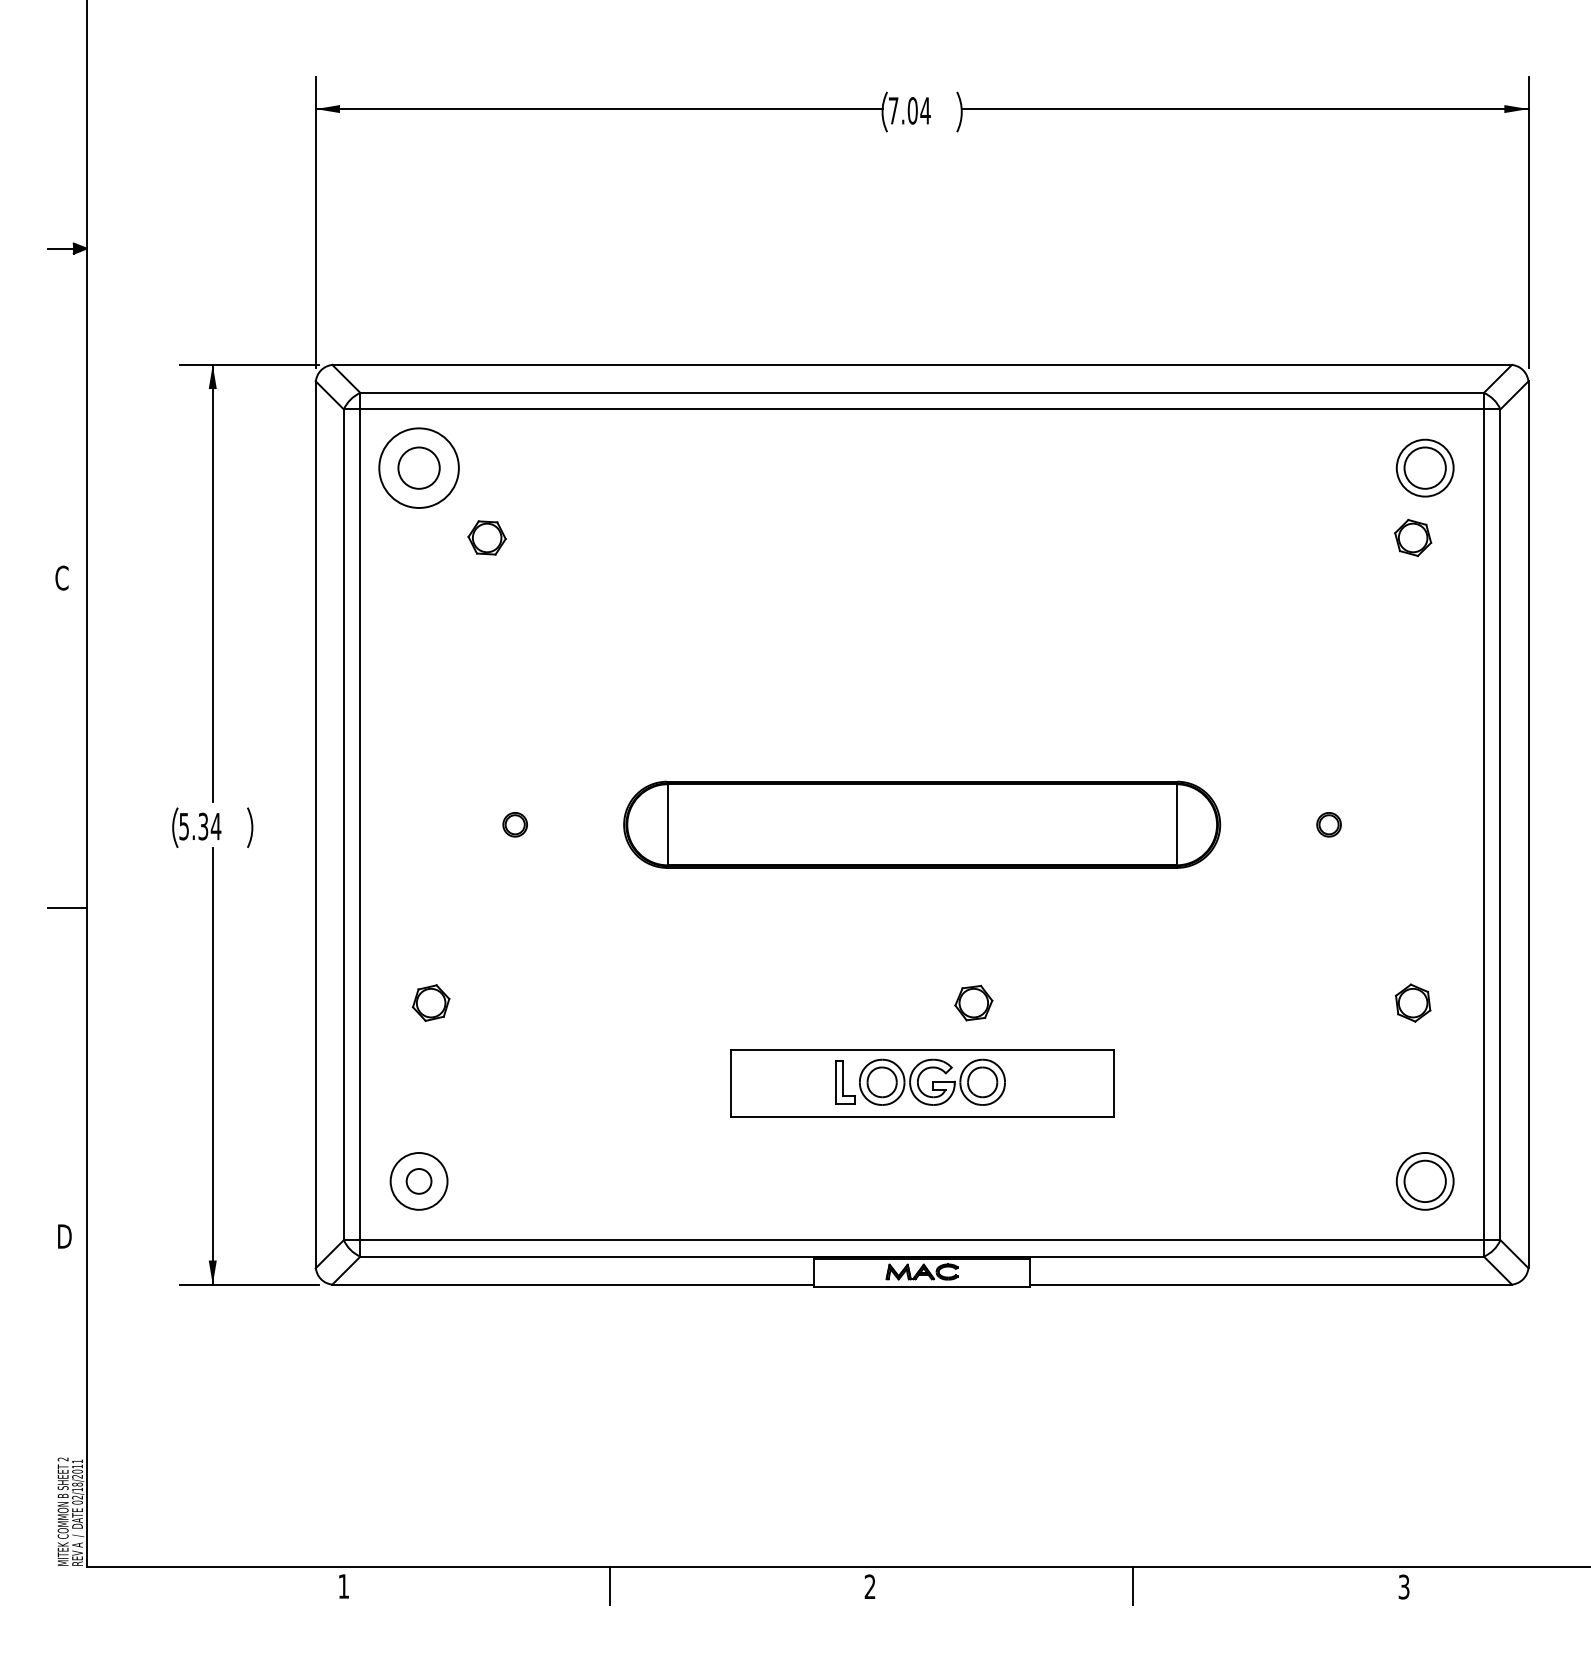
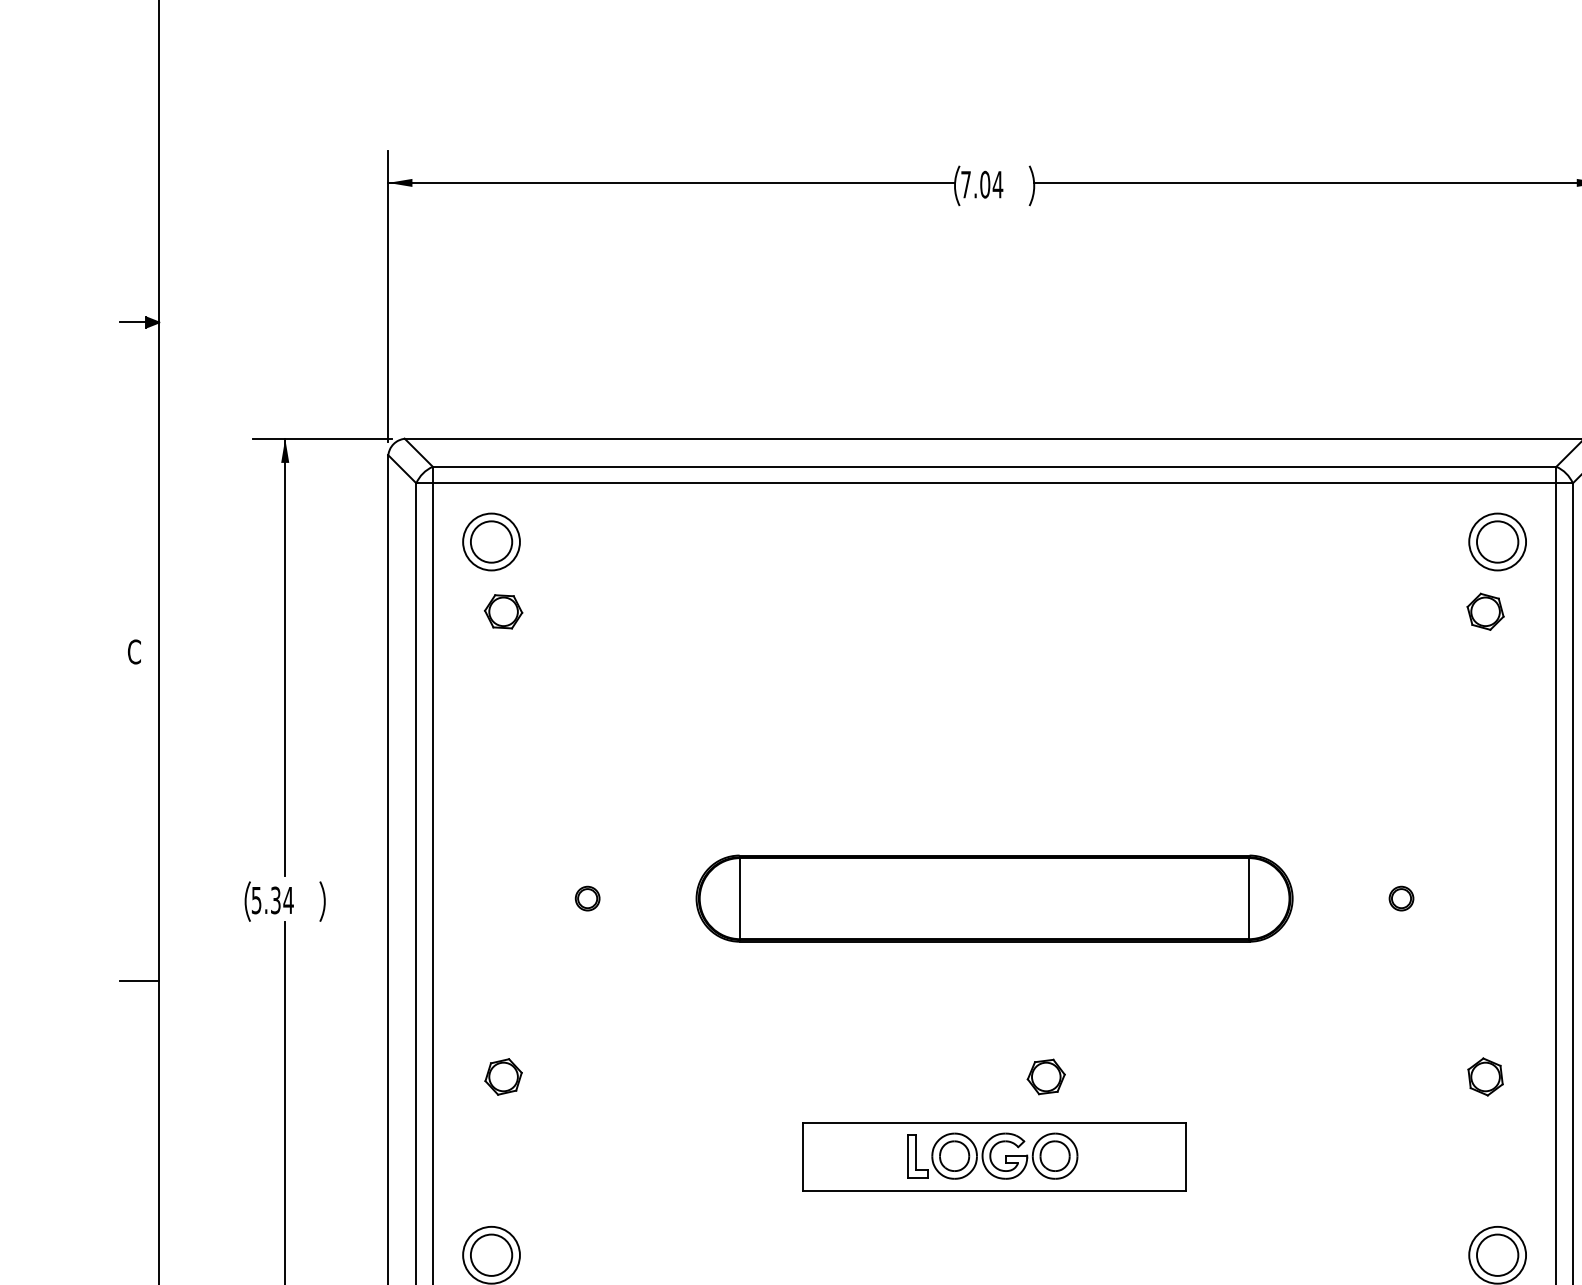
circle: (418, 467) -> (490, 541), size x0.71
part: (486, 537) -> (502, 611), moved
circle: (418, 1181) -> (490, 1255), size x1.67

